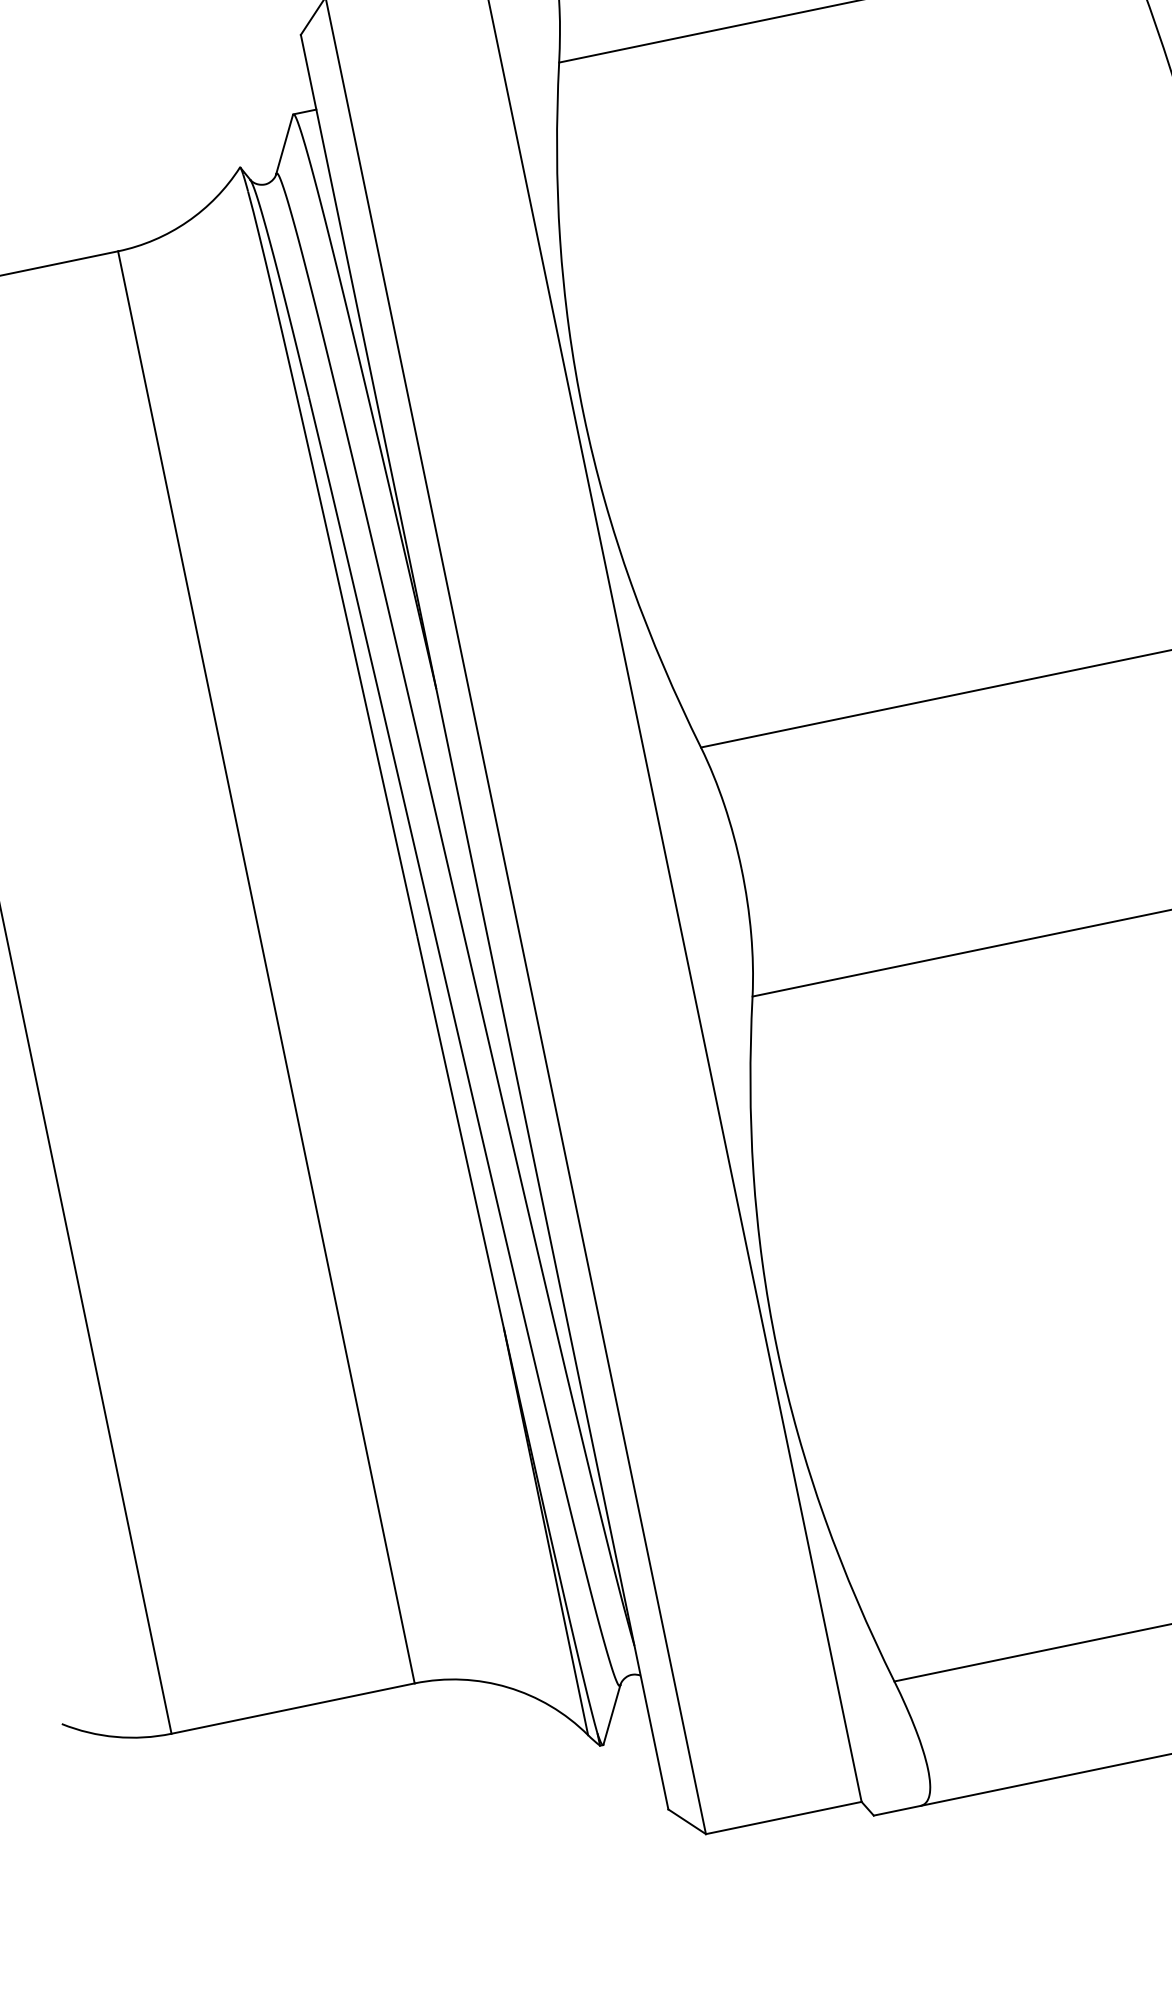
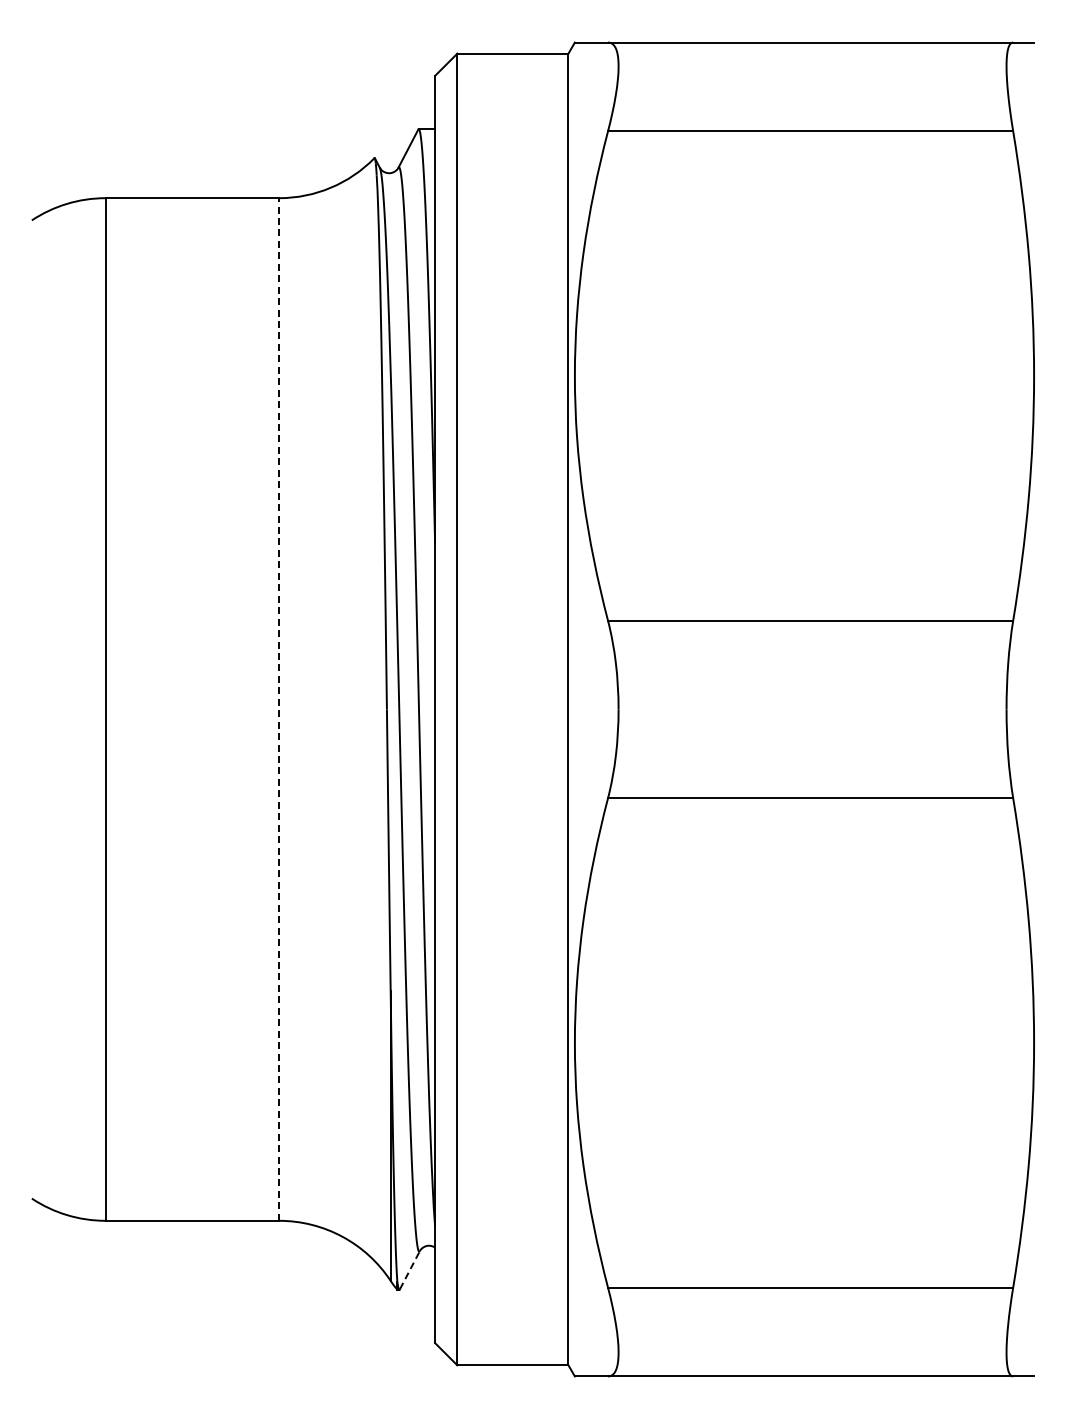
line: (266, 967) -> (279, 709), solid -> dashed
line: (612, 1713) -> (410, 1269), solid -> dashed

